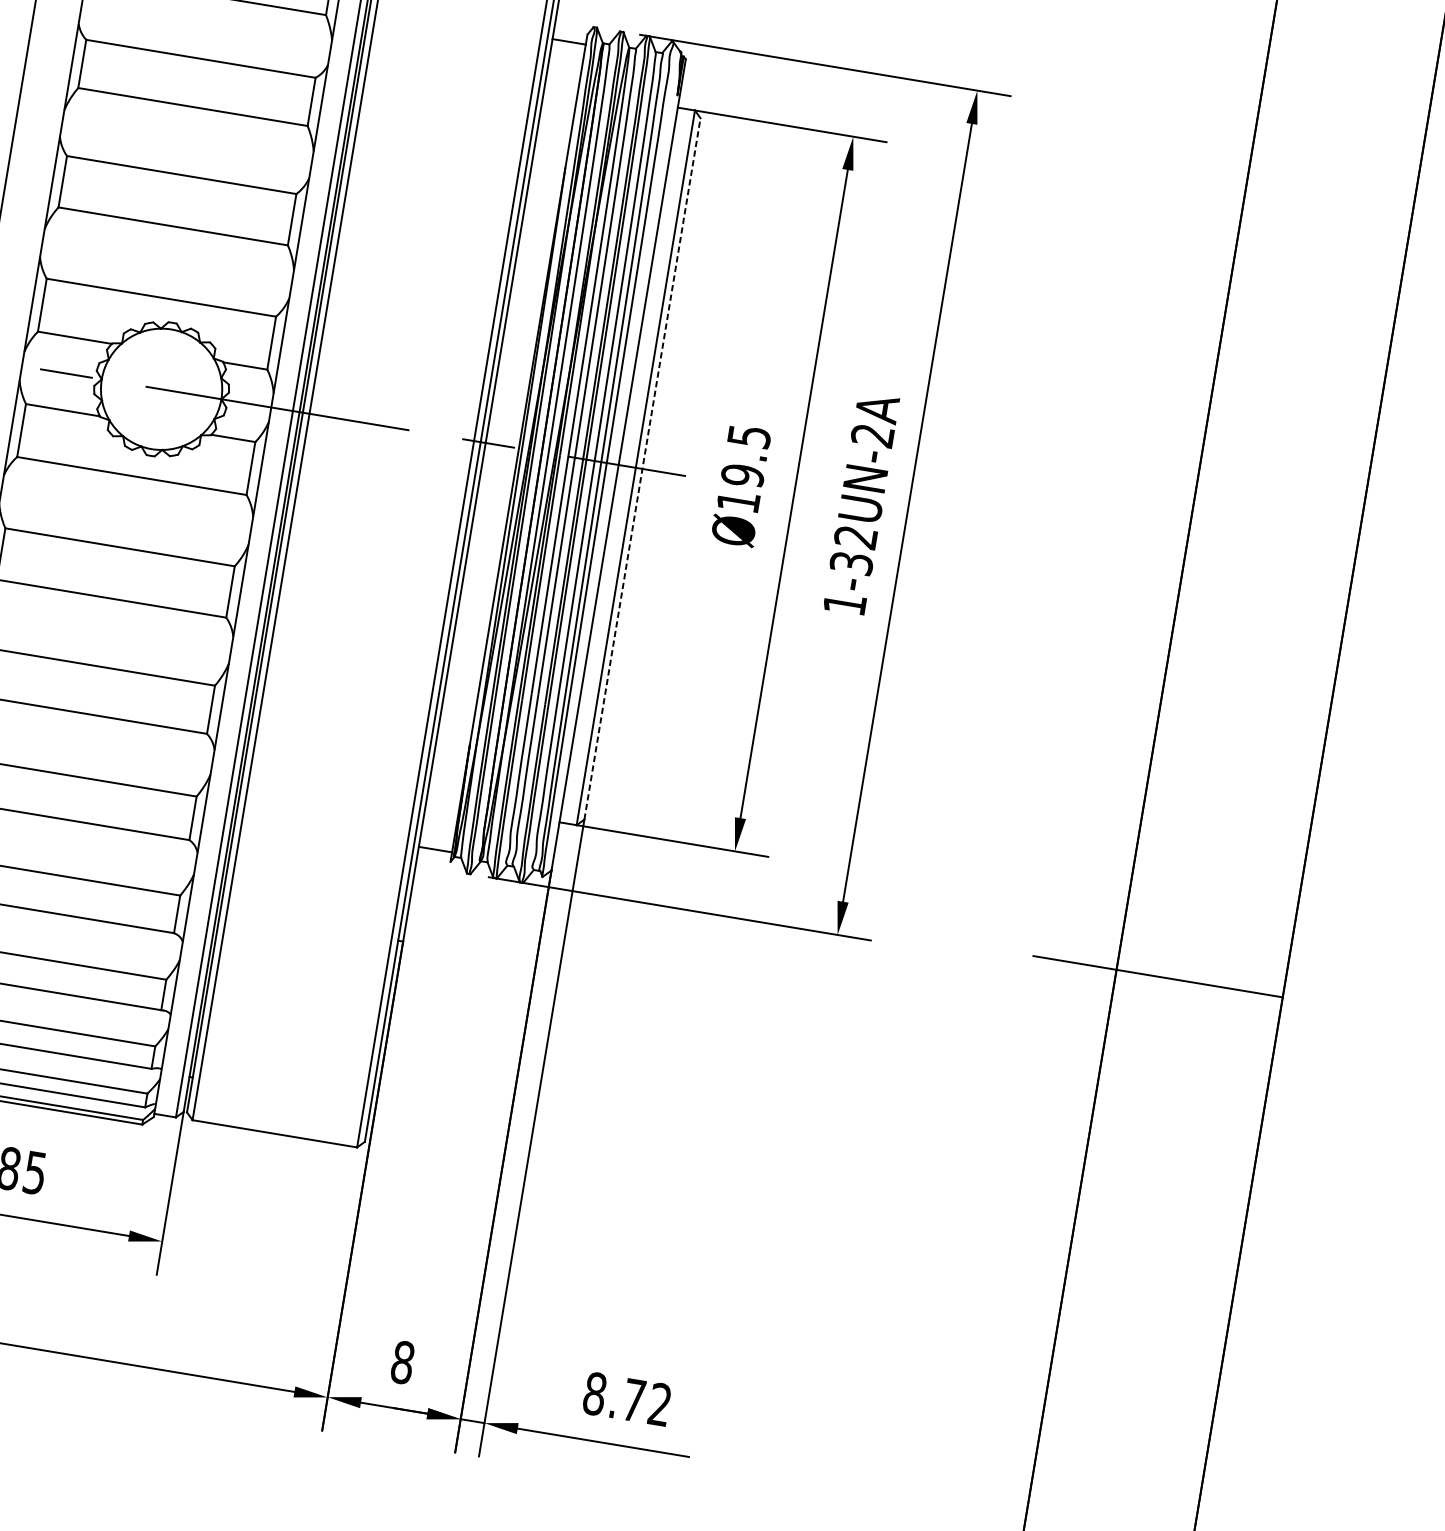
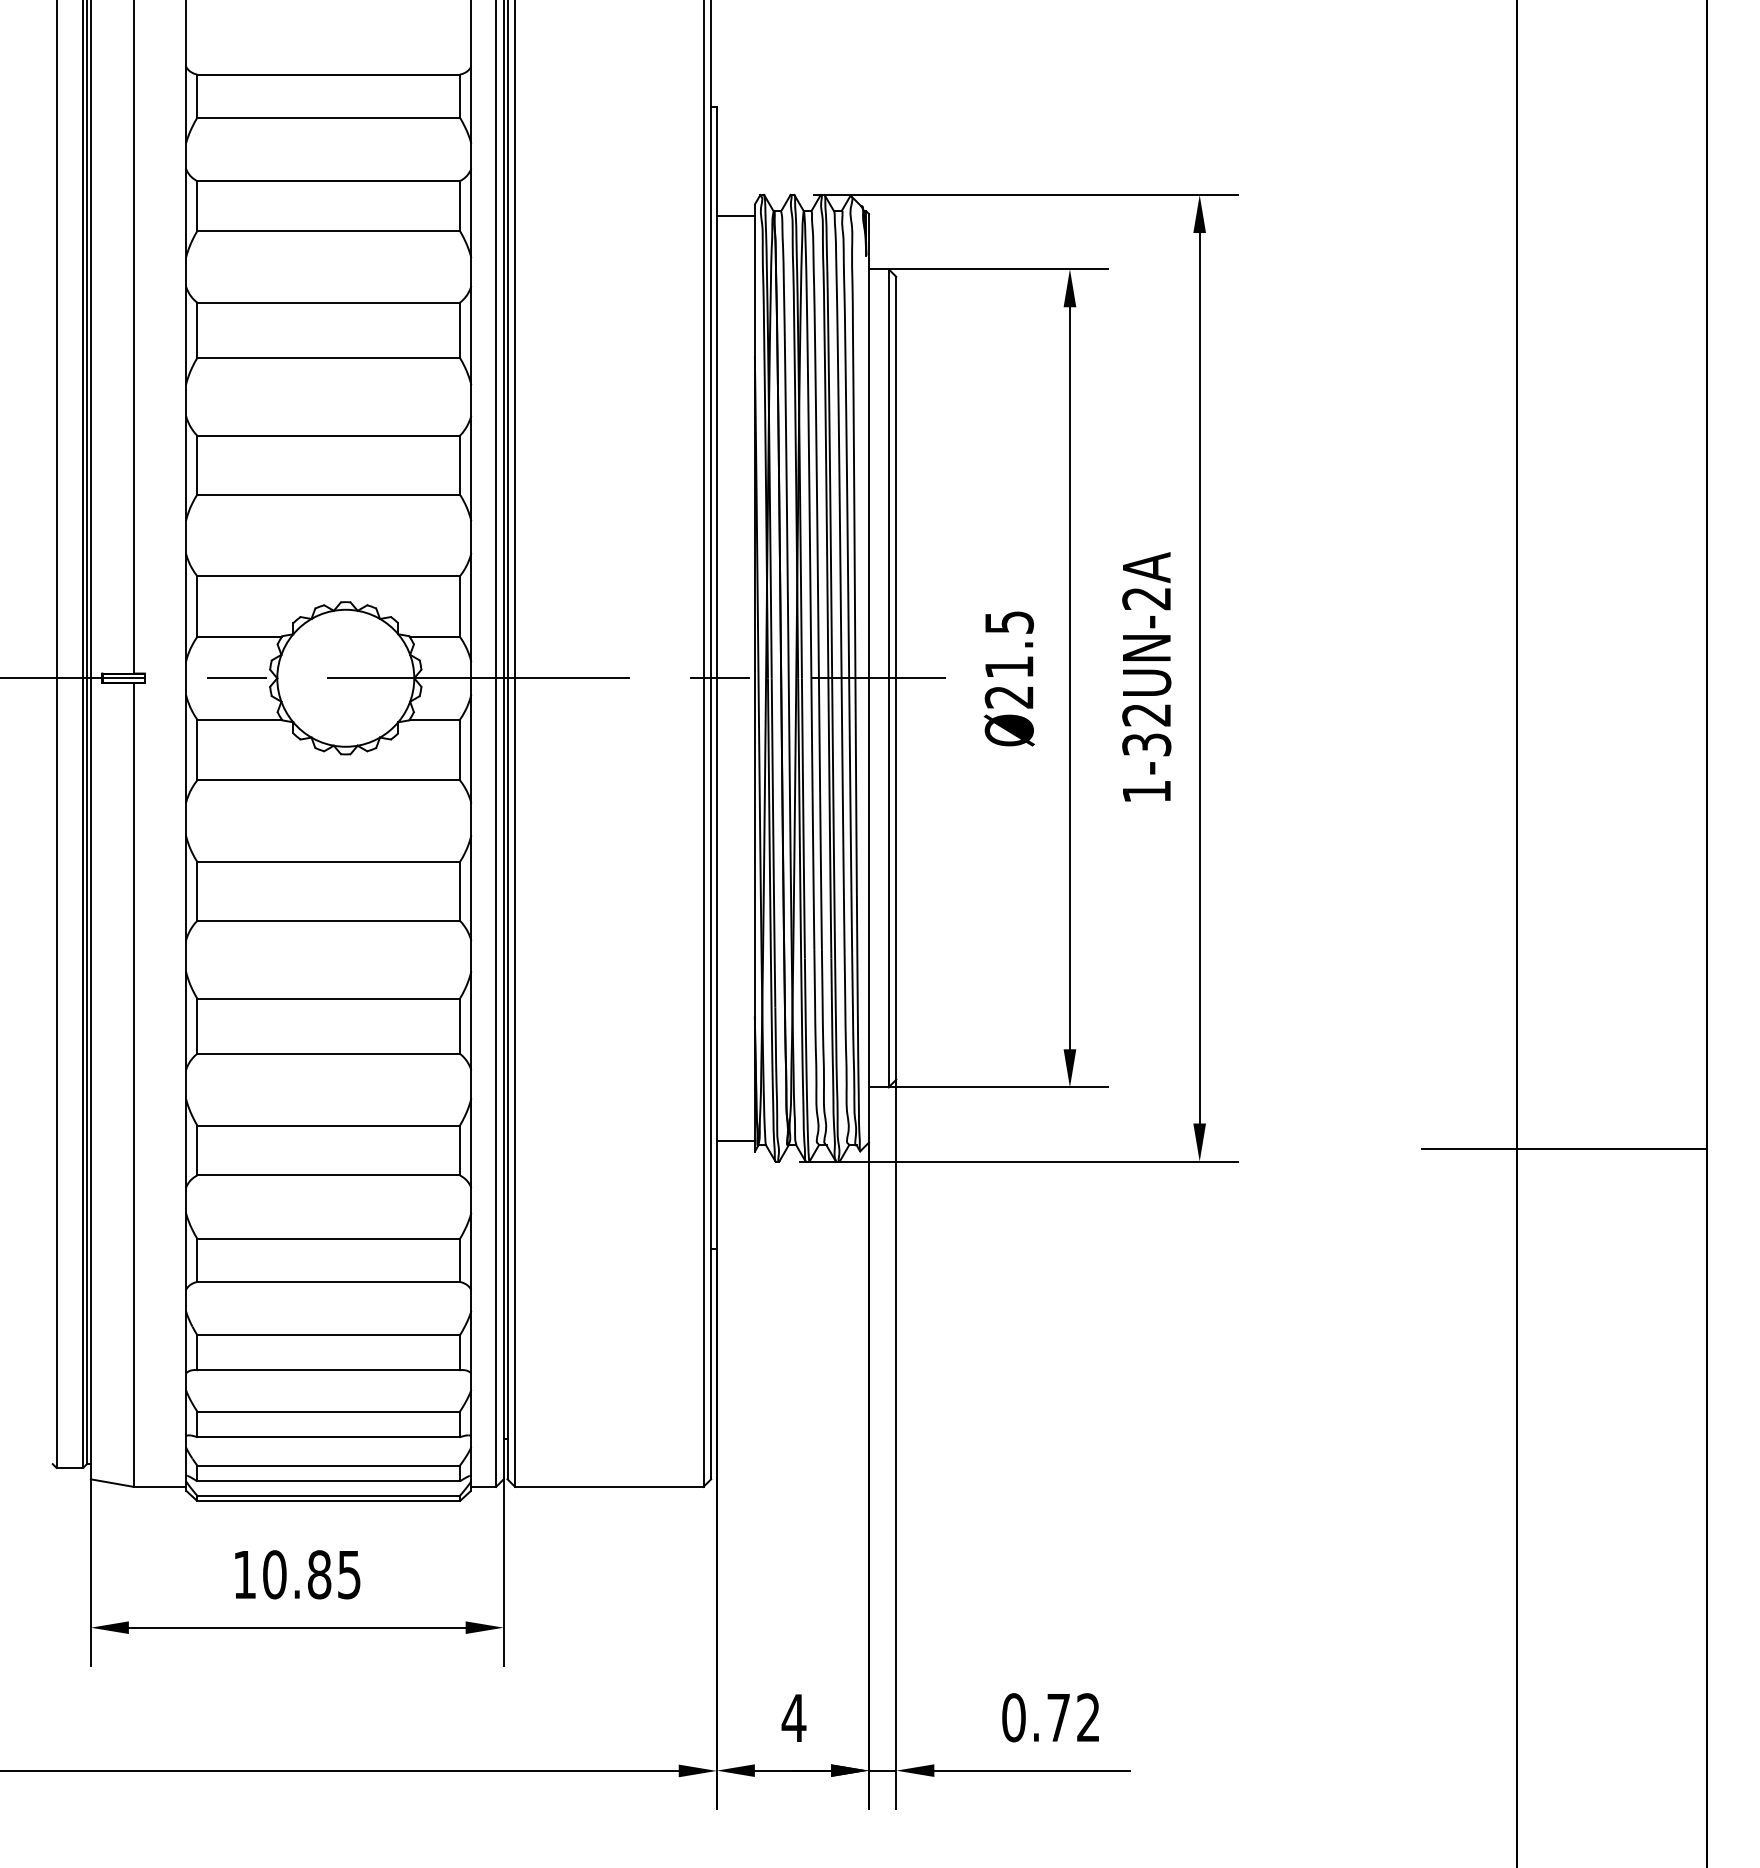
line: (642, 468) -> (896, 677), dashed -> solid
text: (740, 487) -> (1008, 681), Ø19.5 -> Ø21.5
text: (402, 1361) -> (793, 1717), 8 -> 4
text: (594, 1393) -> (1013, 1717), 8.72 -> 0.72

